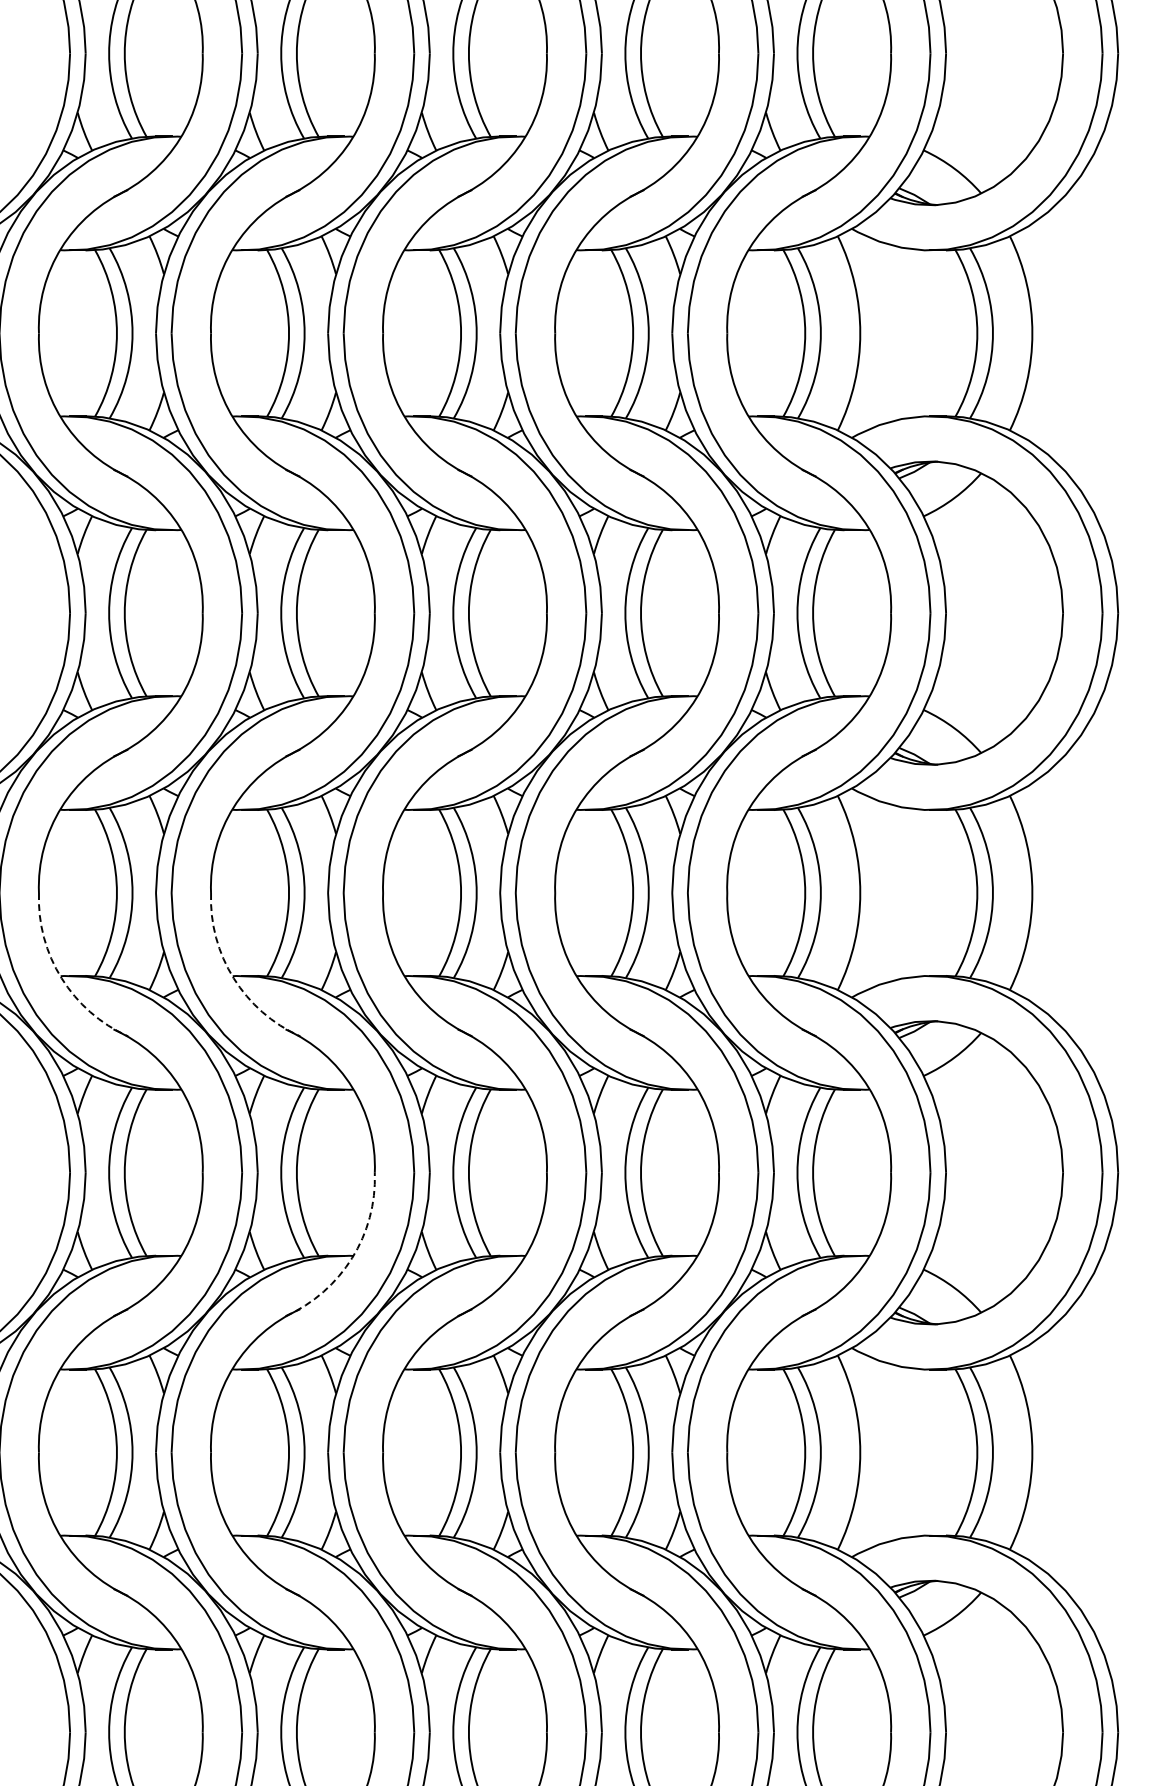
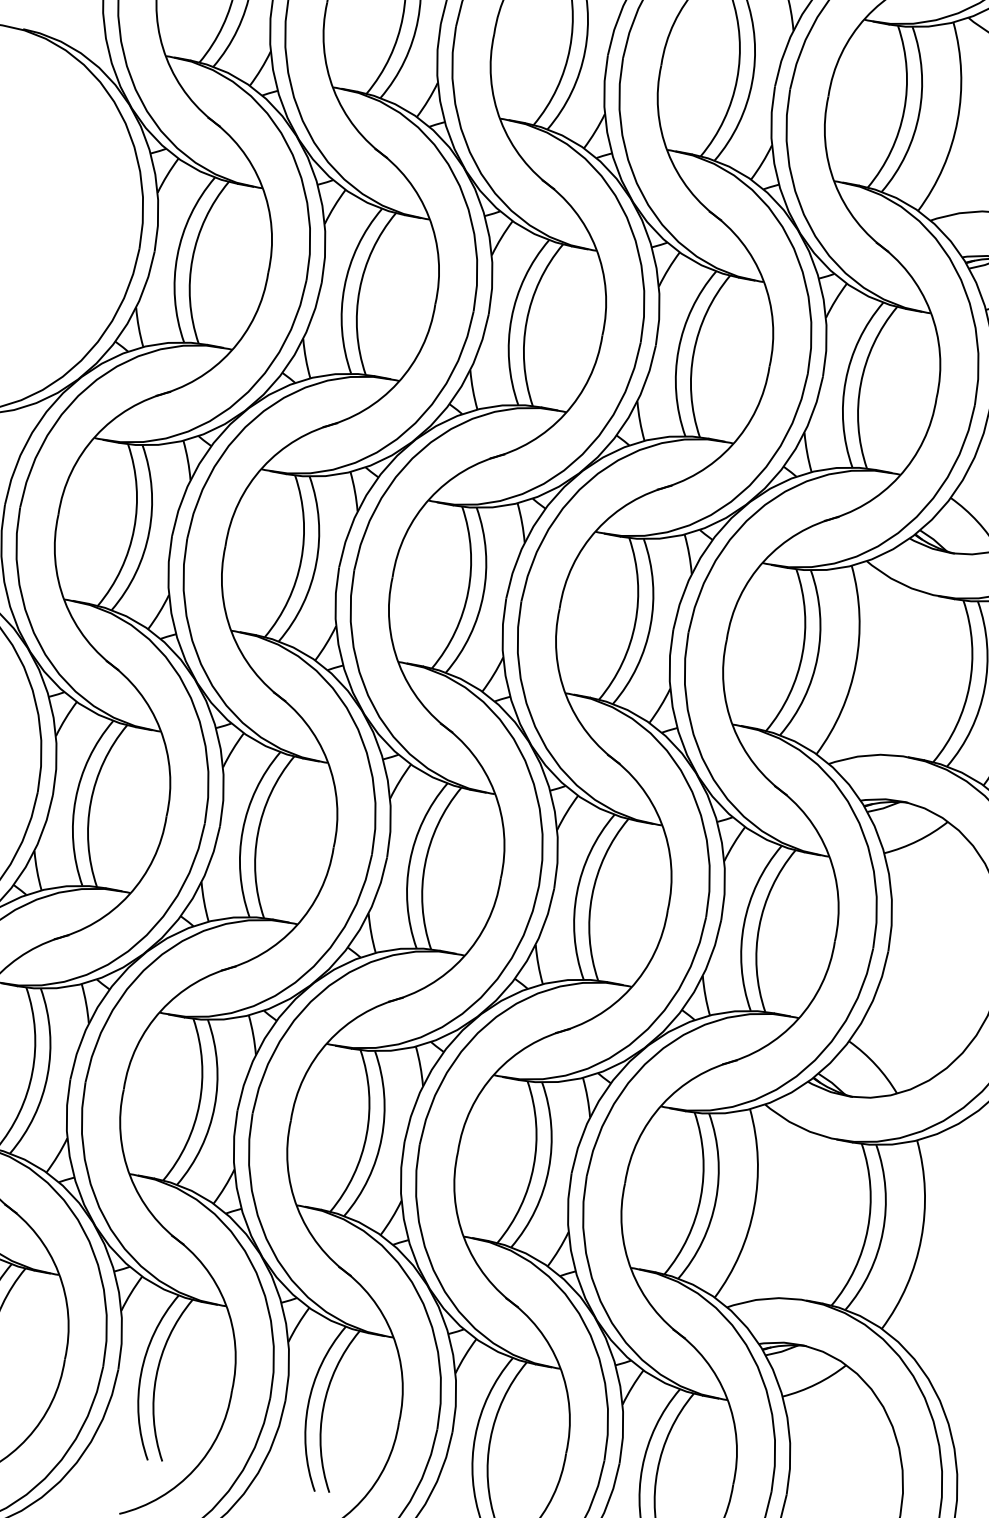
arc: (61, 978) -> (64, 601), dashed -> solid
arc: (233, 978) -> (231, 633), dashed -> solid
arc: (352, 1258) -> (296, 926), dashed -> solid

